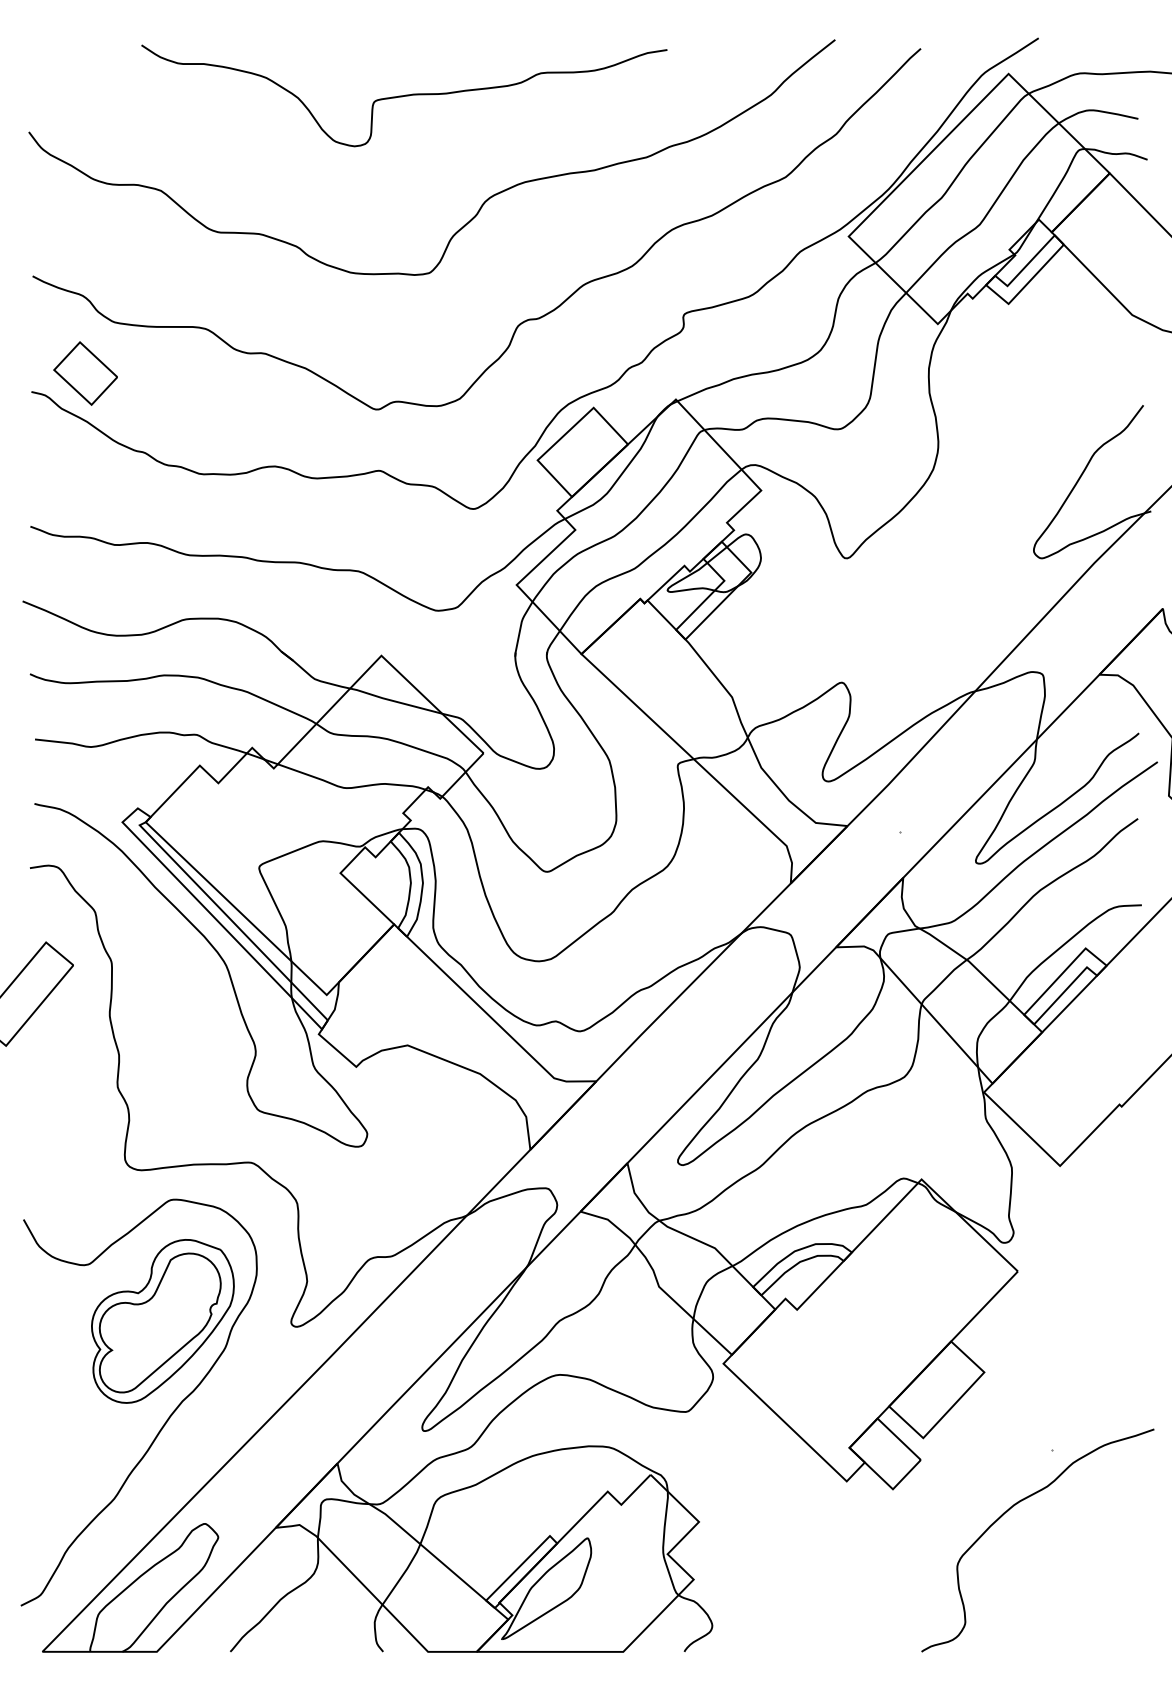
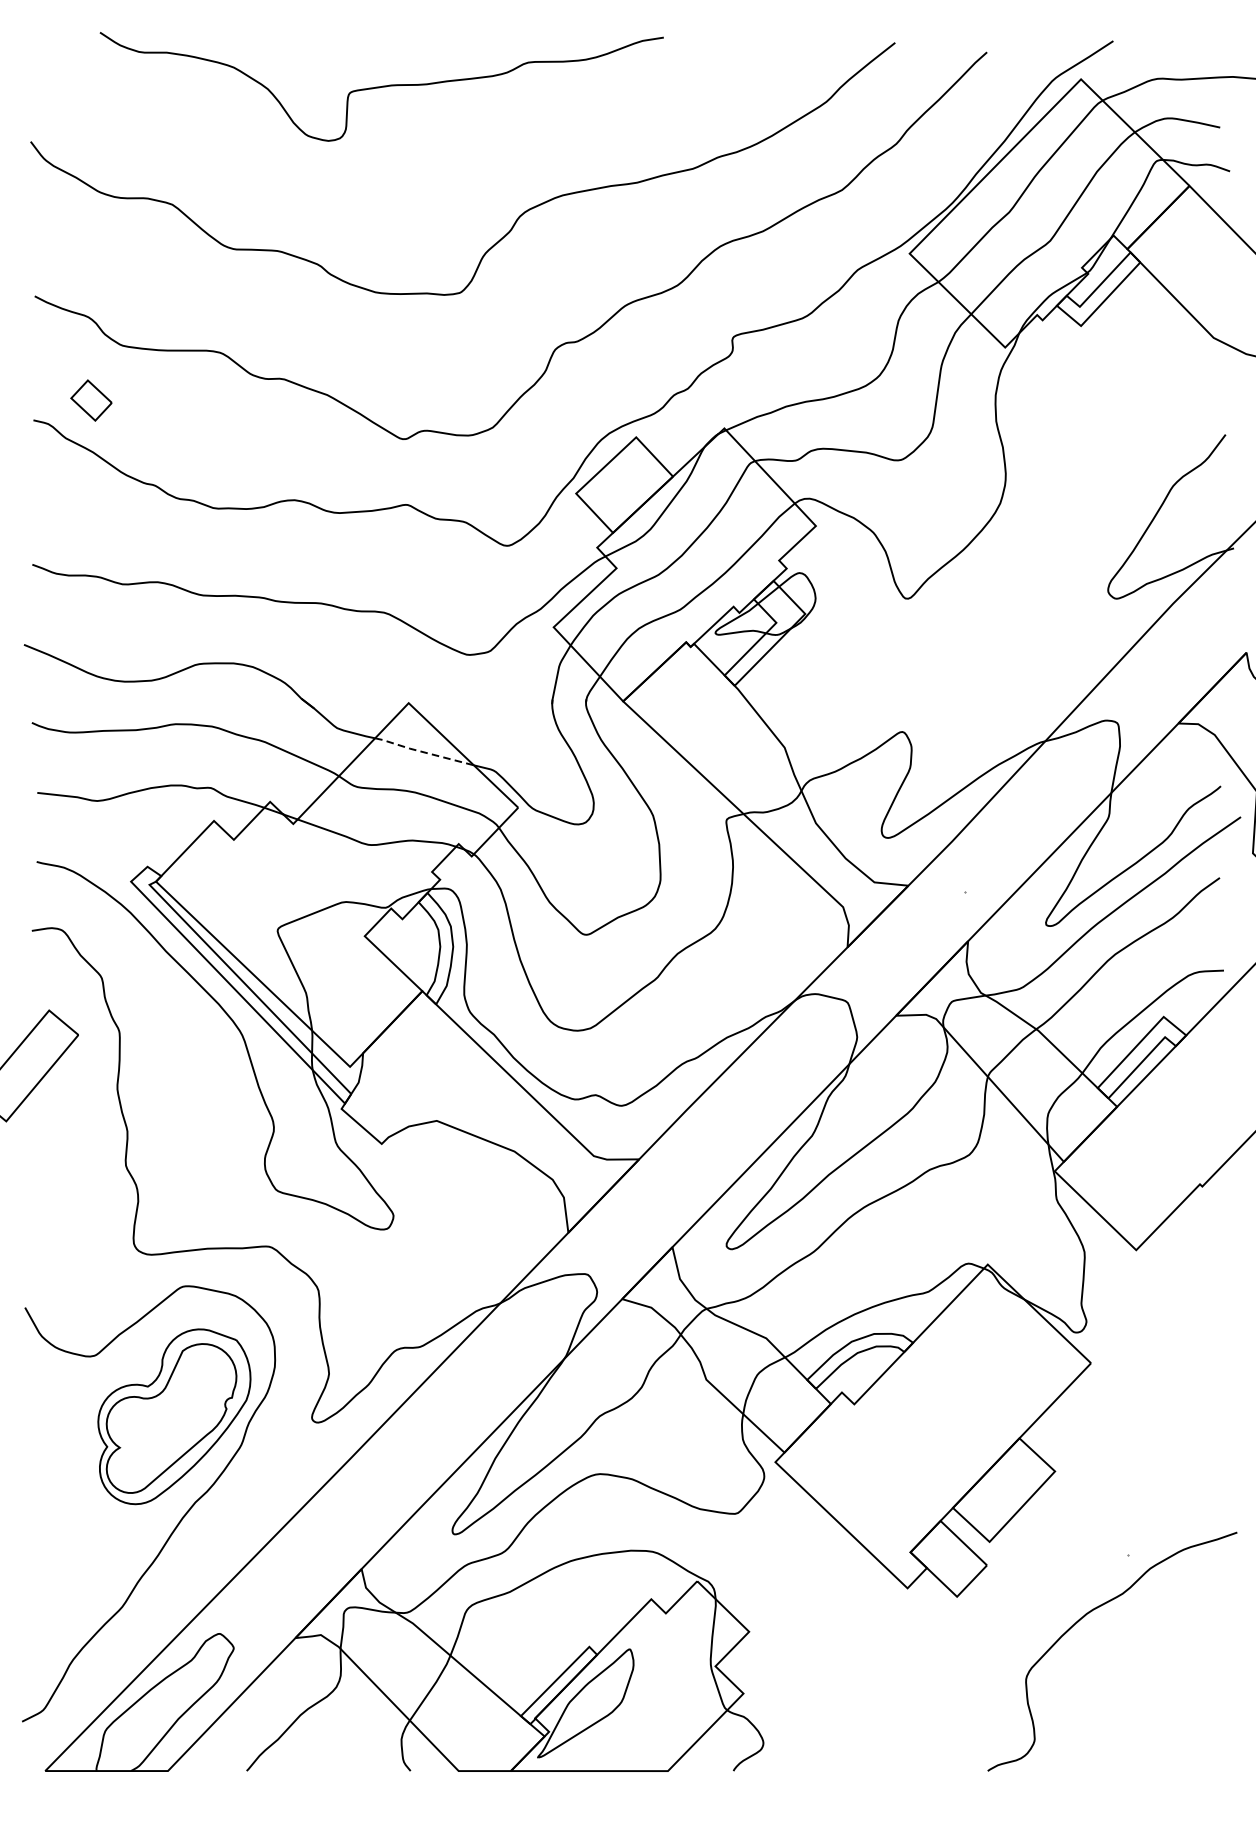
curve: (404, 95) -> (381, 86), moved
part: (85, 373) -> (91, 400), size x0.6
line: (395, 701) -> (423, 752), solid -> dashed

